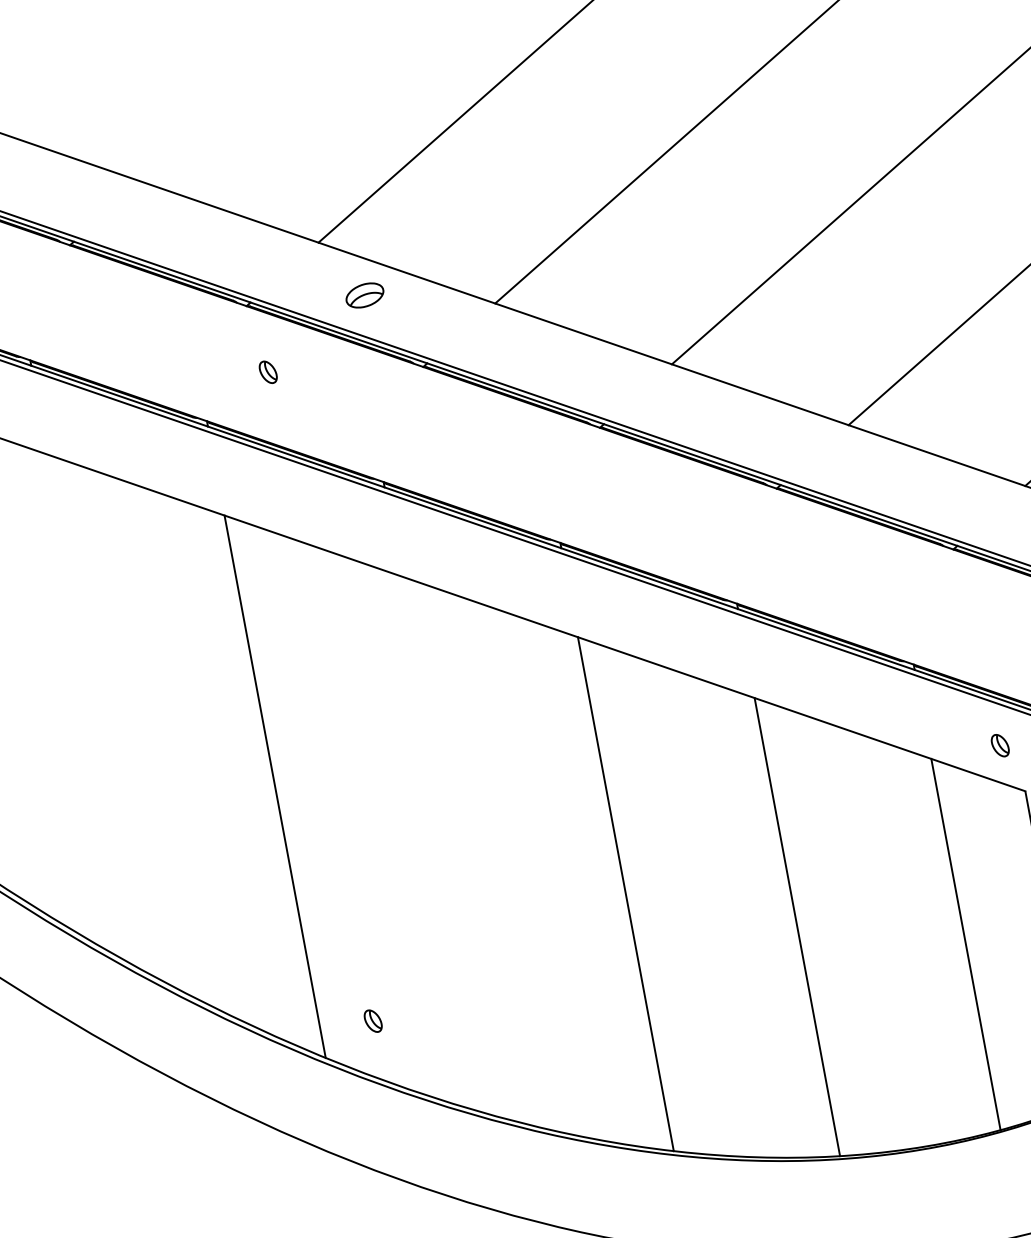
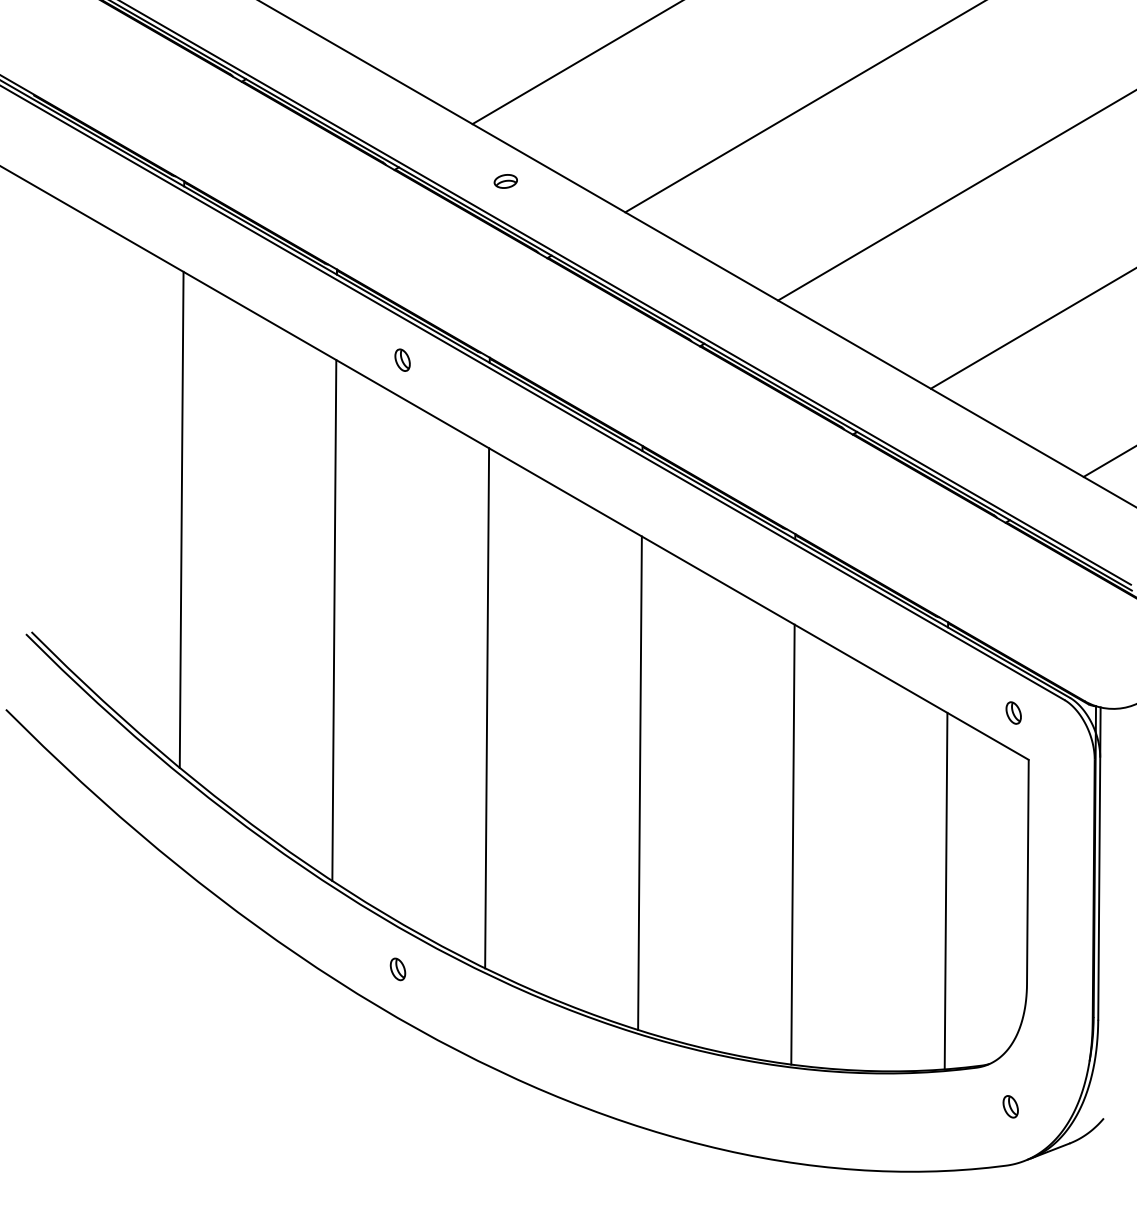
part: (364, 295) -> (505, 181), size x0.62
part: (268, 371) -> (402, 359), moved
line: (95, 712) -> (181, 519), added
line: (452, 847) -> (487, 708), added
part: (372, 1021) -> (397, 969), moved

